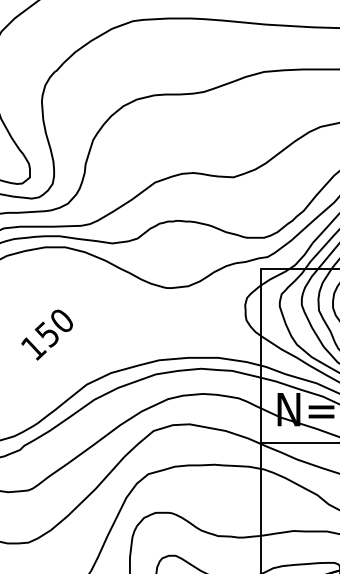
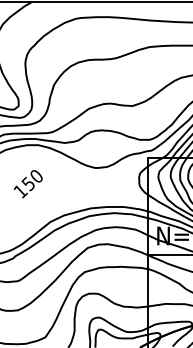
text: (47, 335) -> (28, 184), moved

